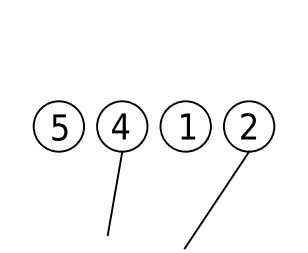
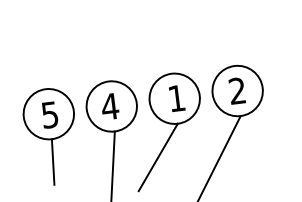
line: (56, 174) -> (52, 162), added
line: (161, 182) -> (157, 157), added

